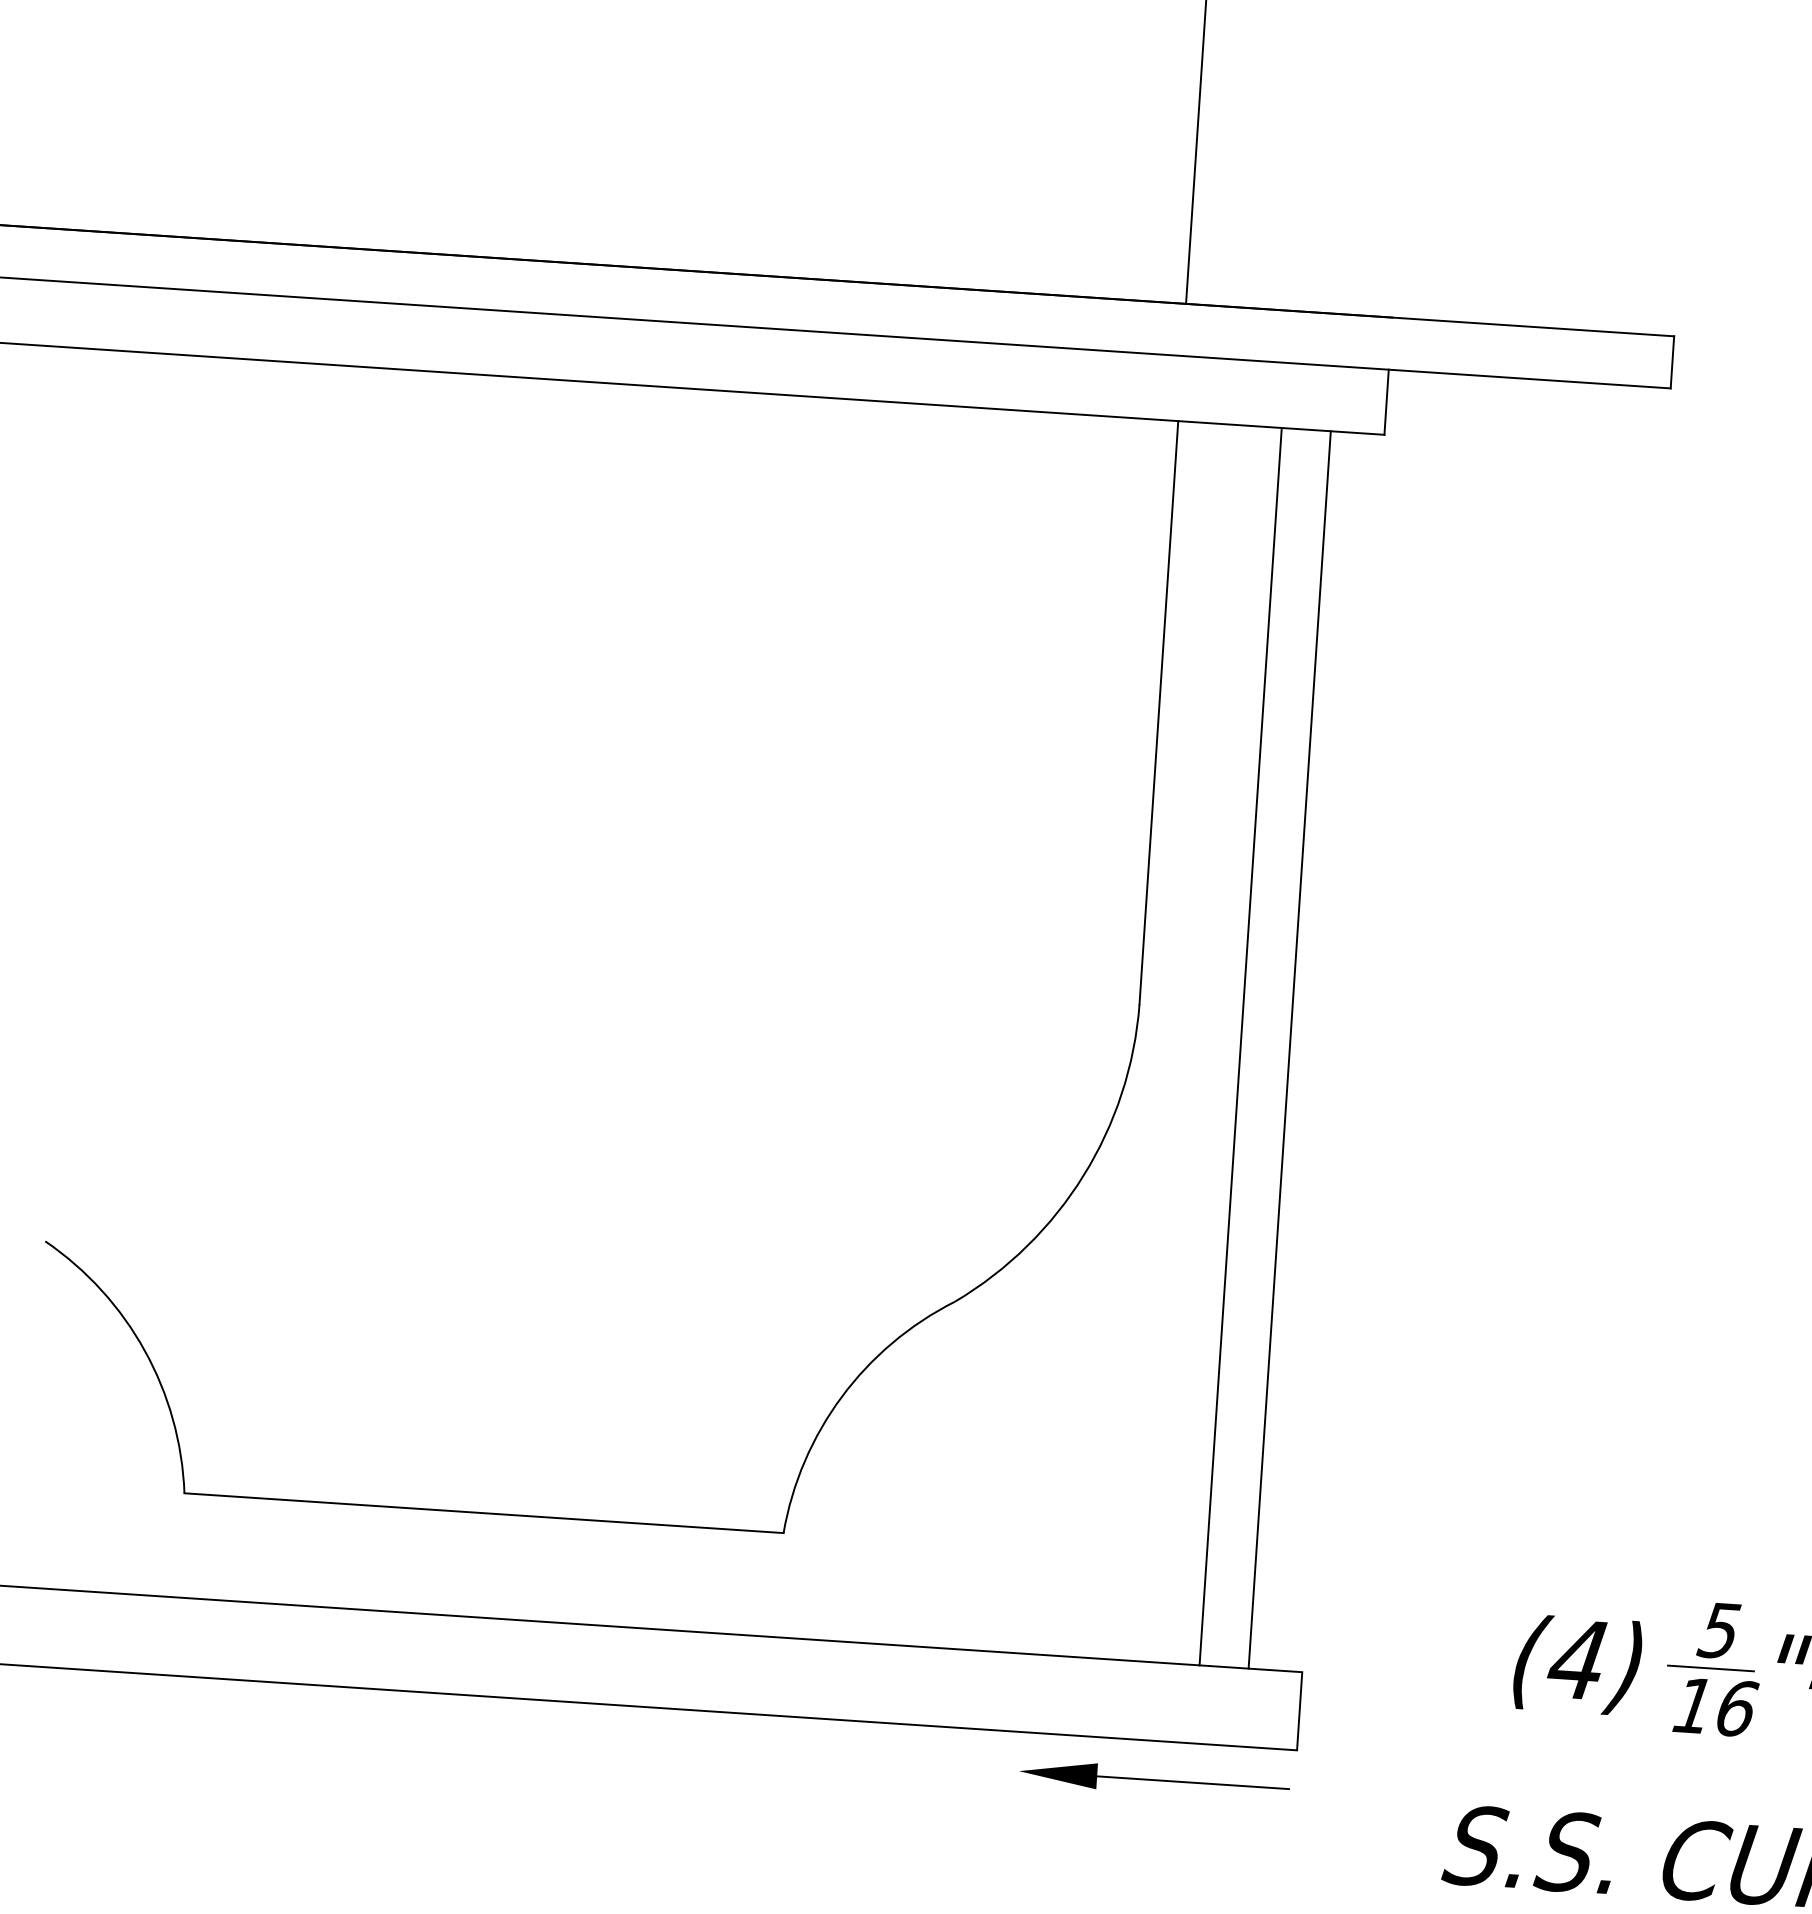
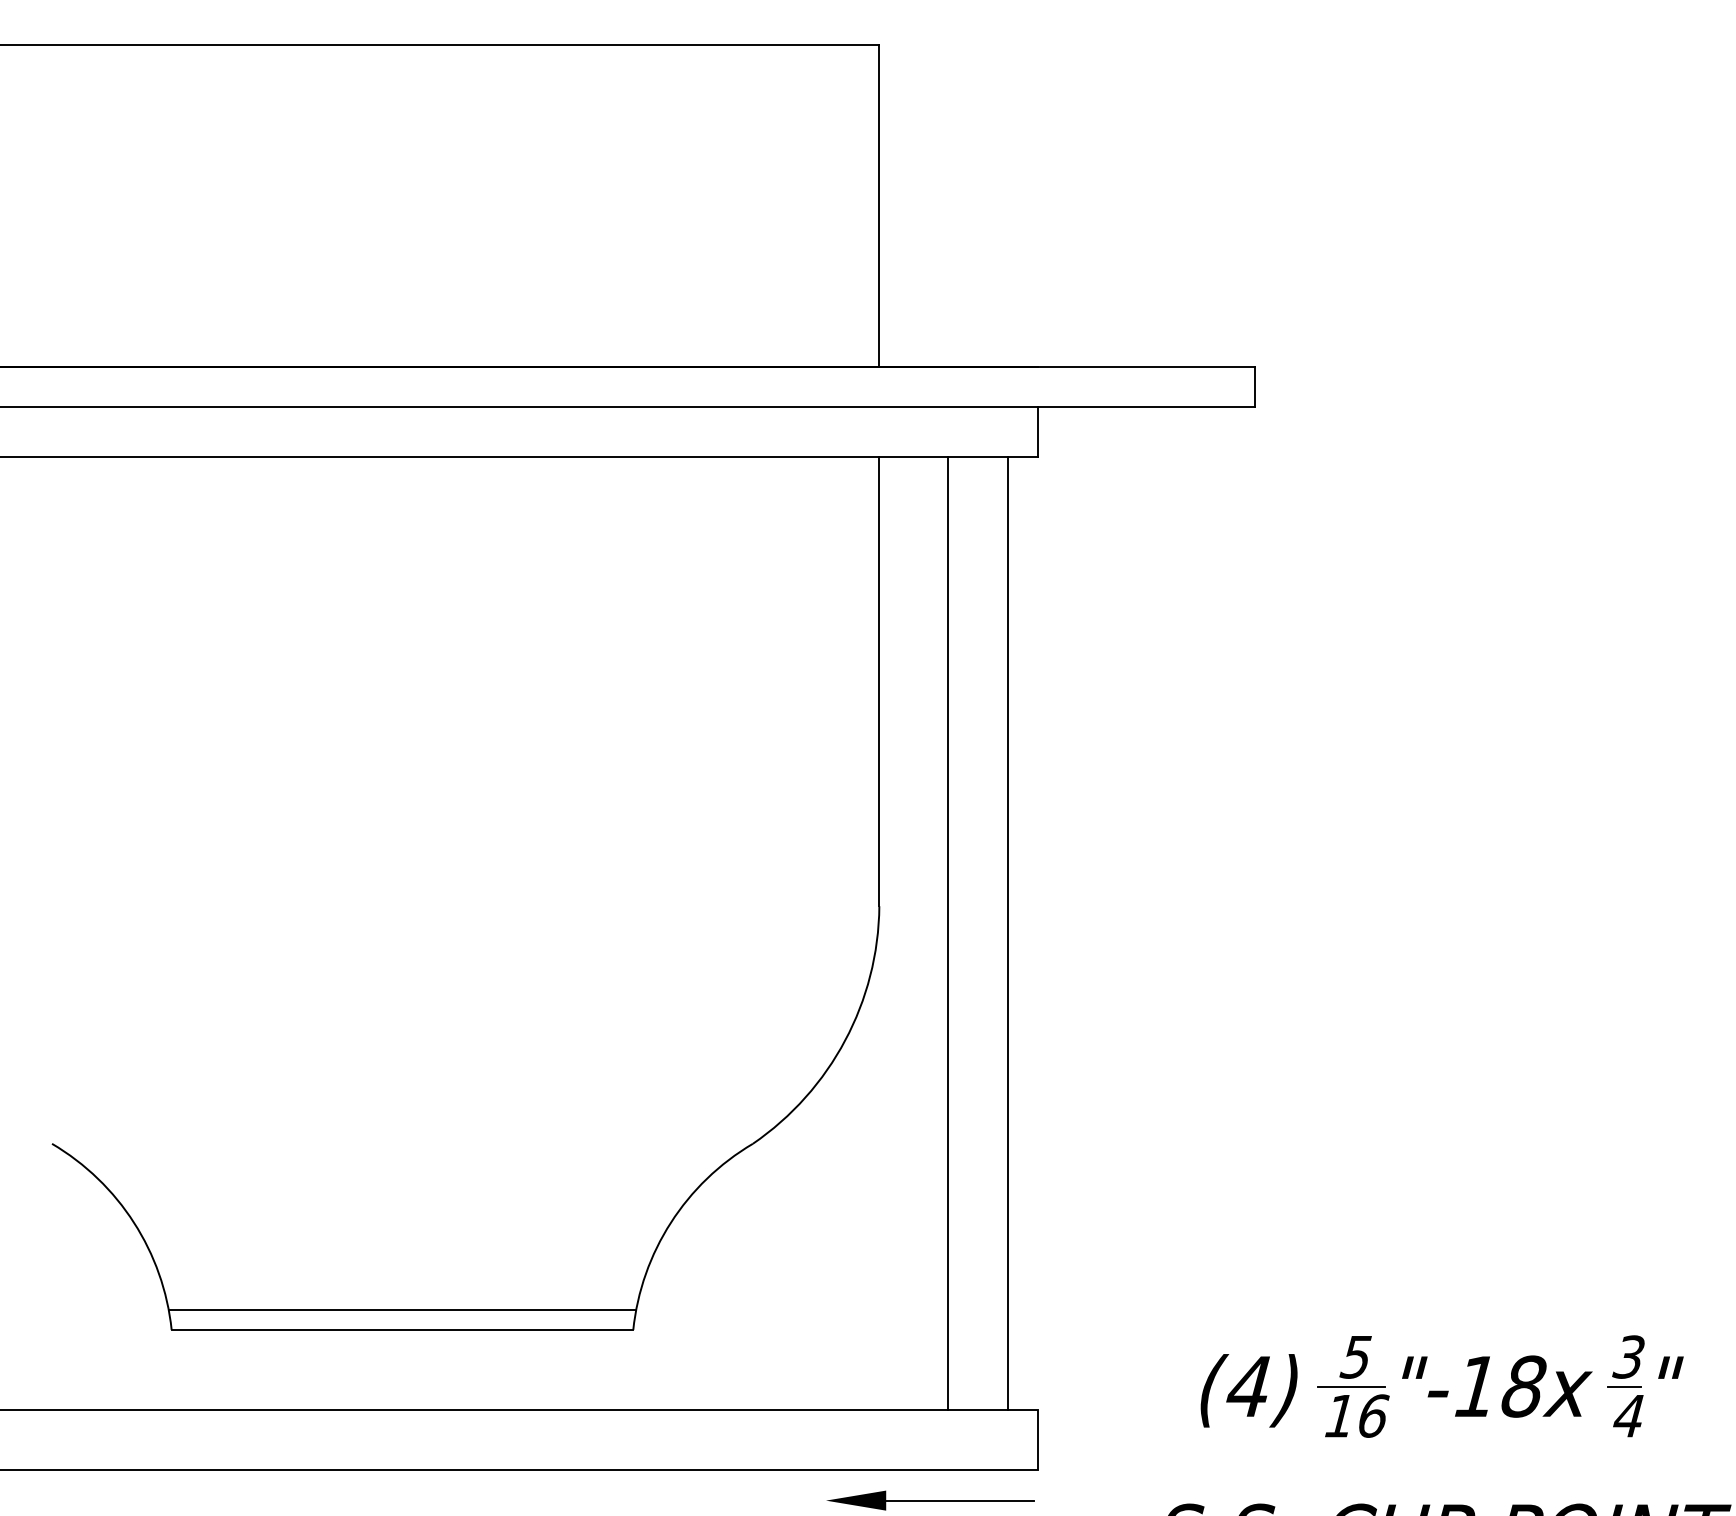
line: (1241, 1046) -> (1008, 933), moved
line: (1289, 1049) -> (947, 933), moved
line: (485, 1486) -> (402, 1309), added

